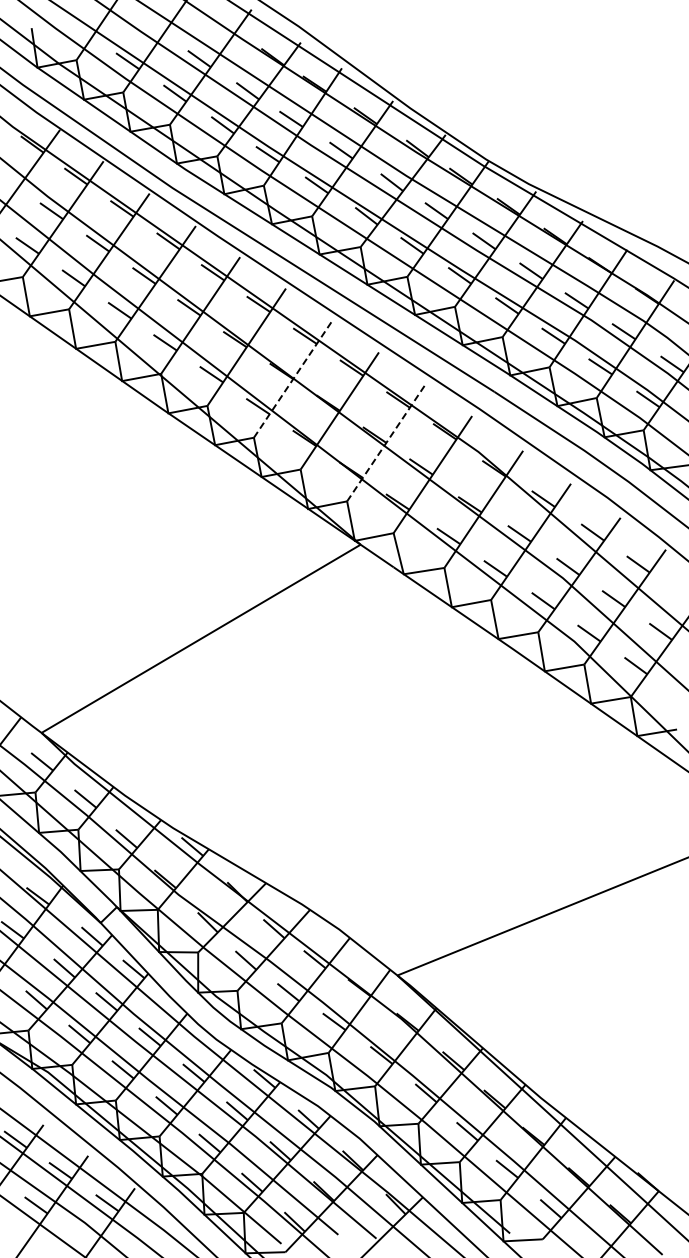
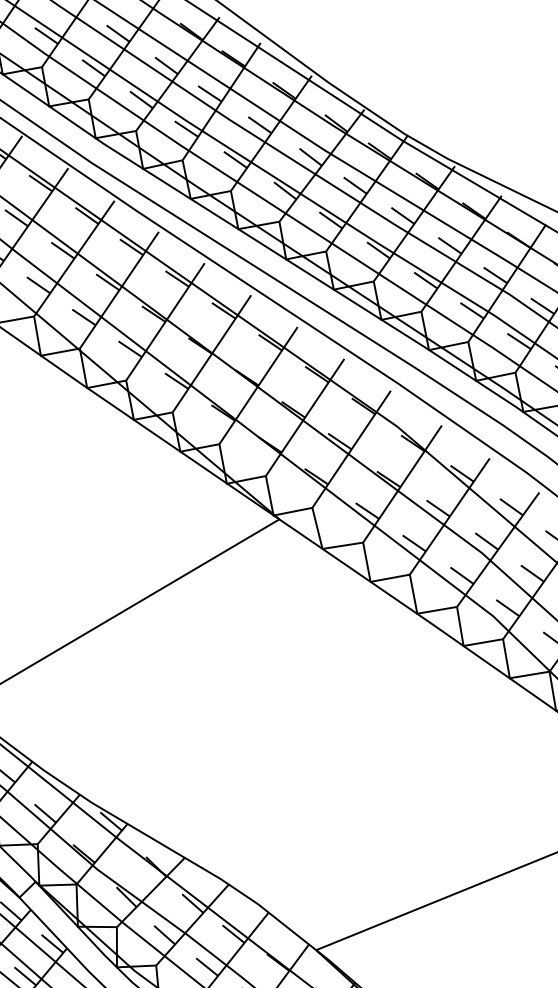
line: (293, 379) -> (212, 354), dashed -> solid
line: (386, 442) -> (305, 417), dashed -> solid

